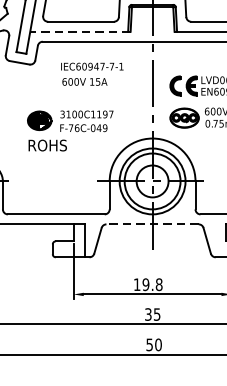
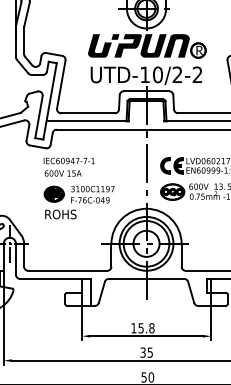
line: (80, 31) -> (87, 121), dashed -> solid
text: (91, 73) -> (68, 166), moved
line: (152, 223) -> (146, 278), dashed -> solid
text: (145, 283) -> (140, 327), 19.8 -> 15.8

